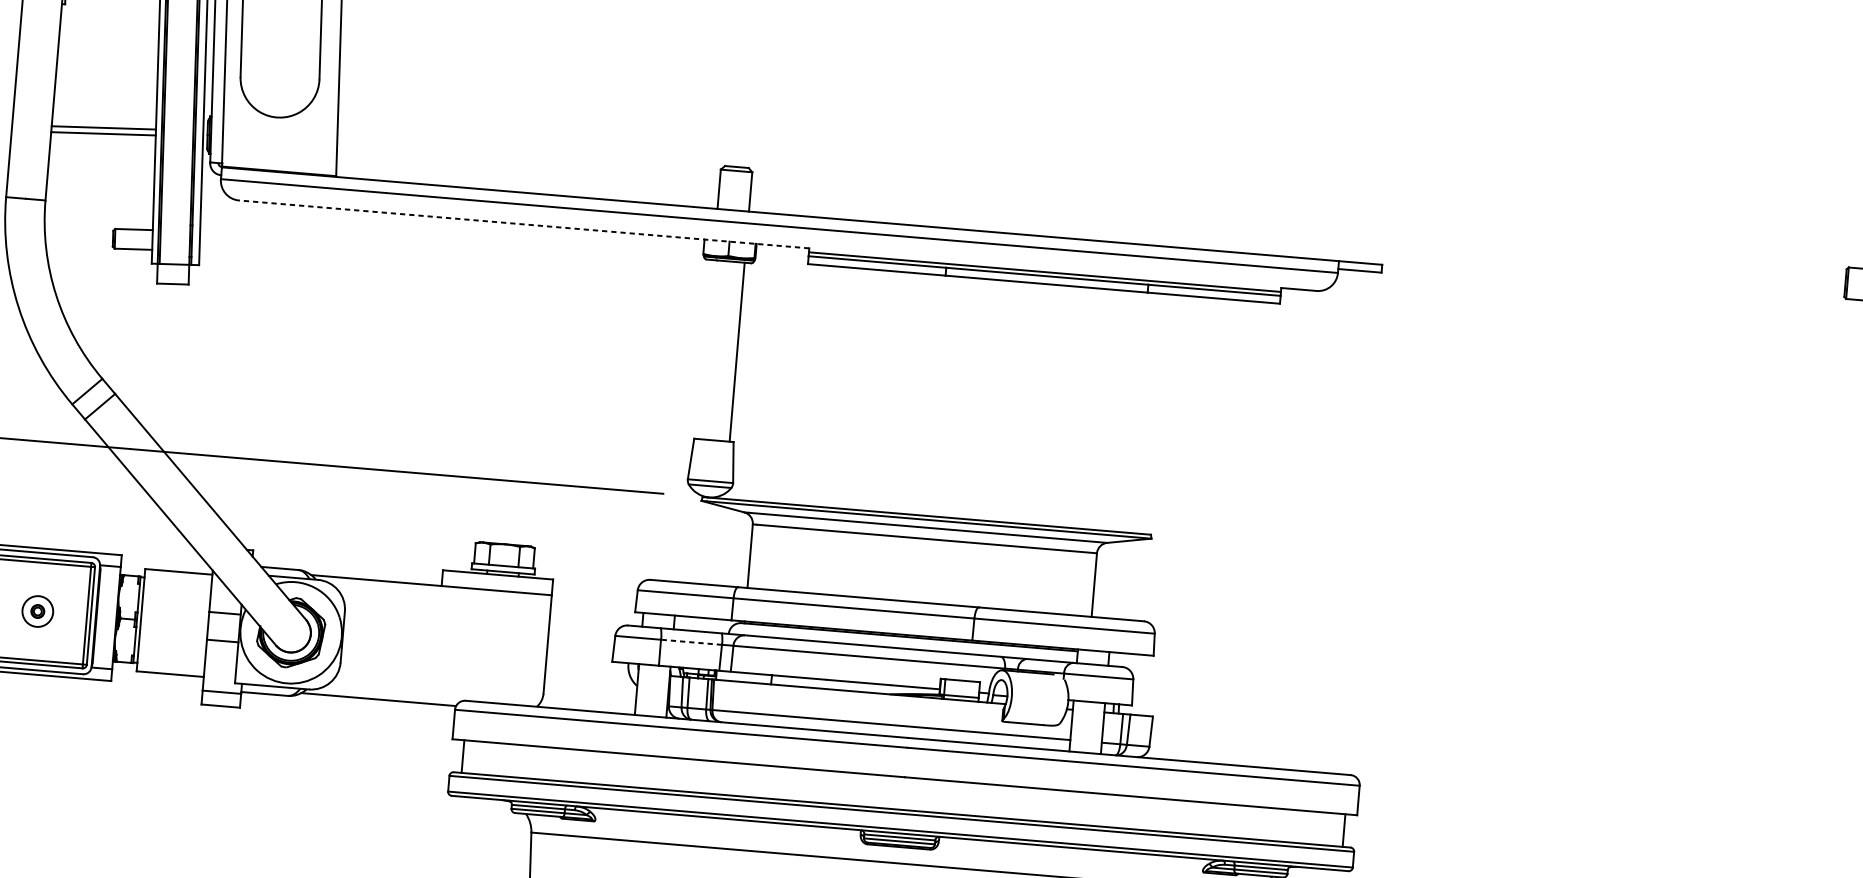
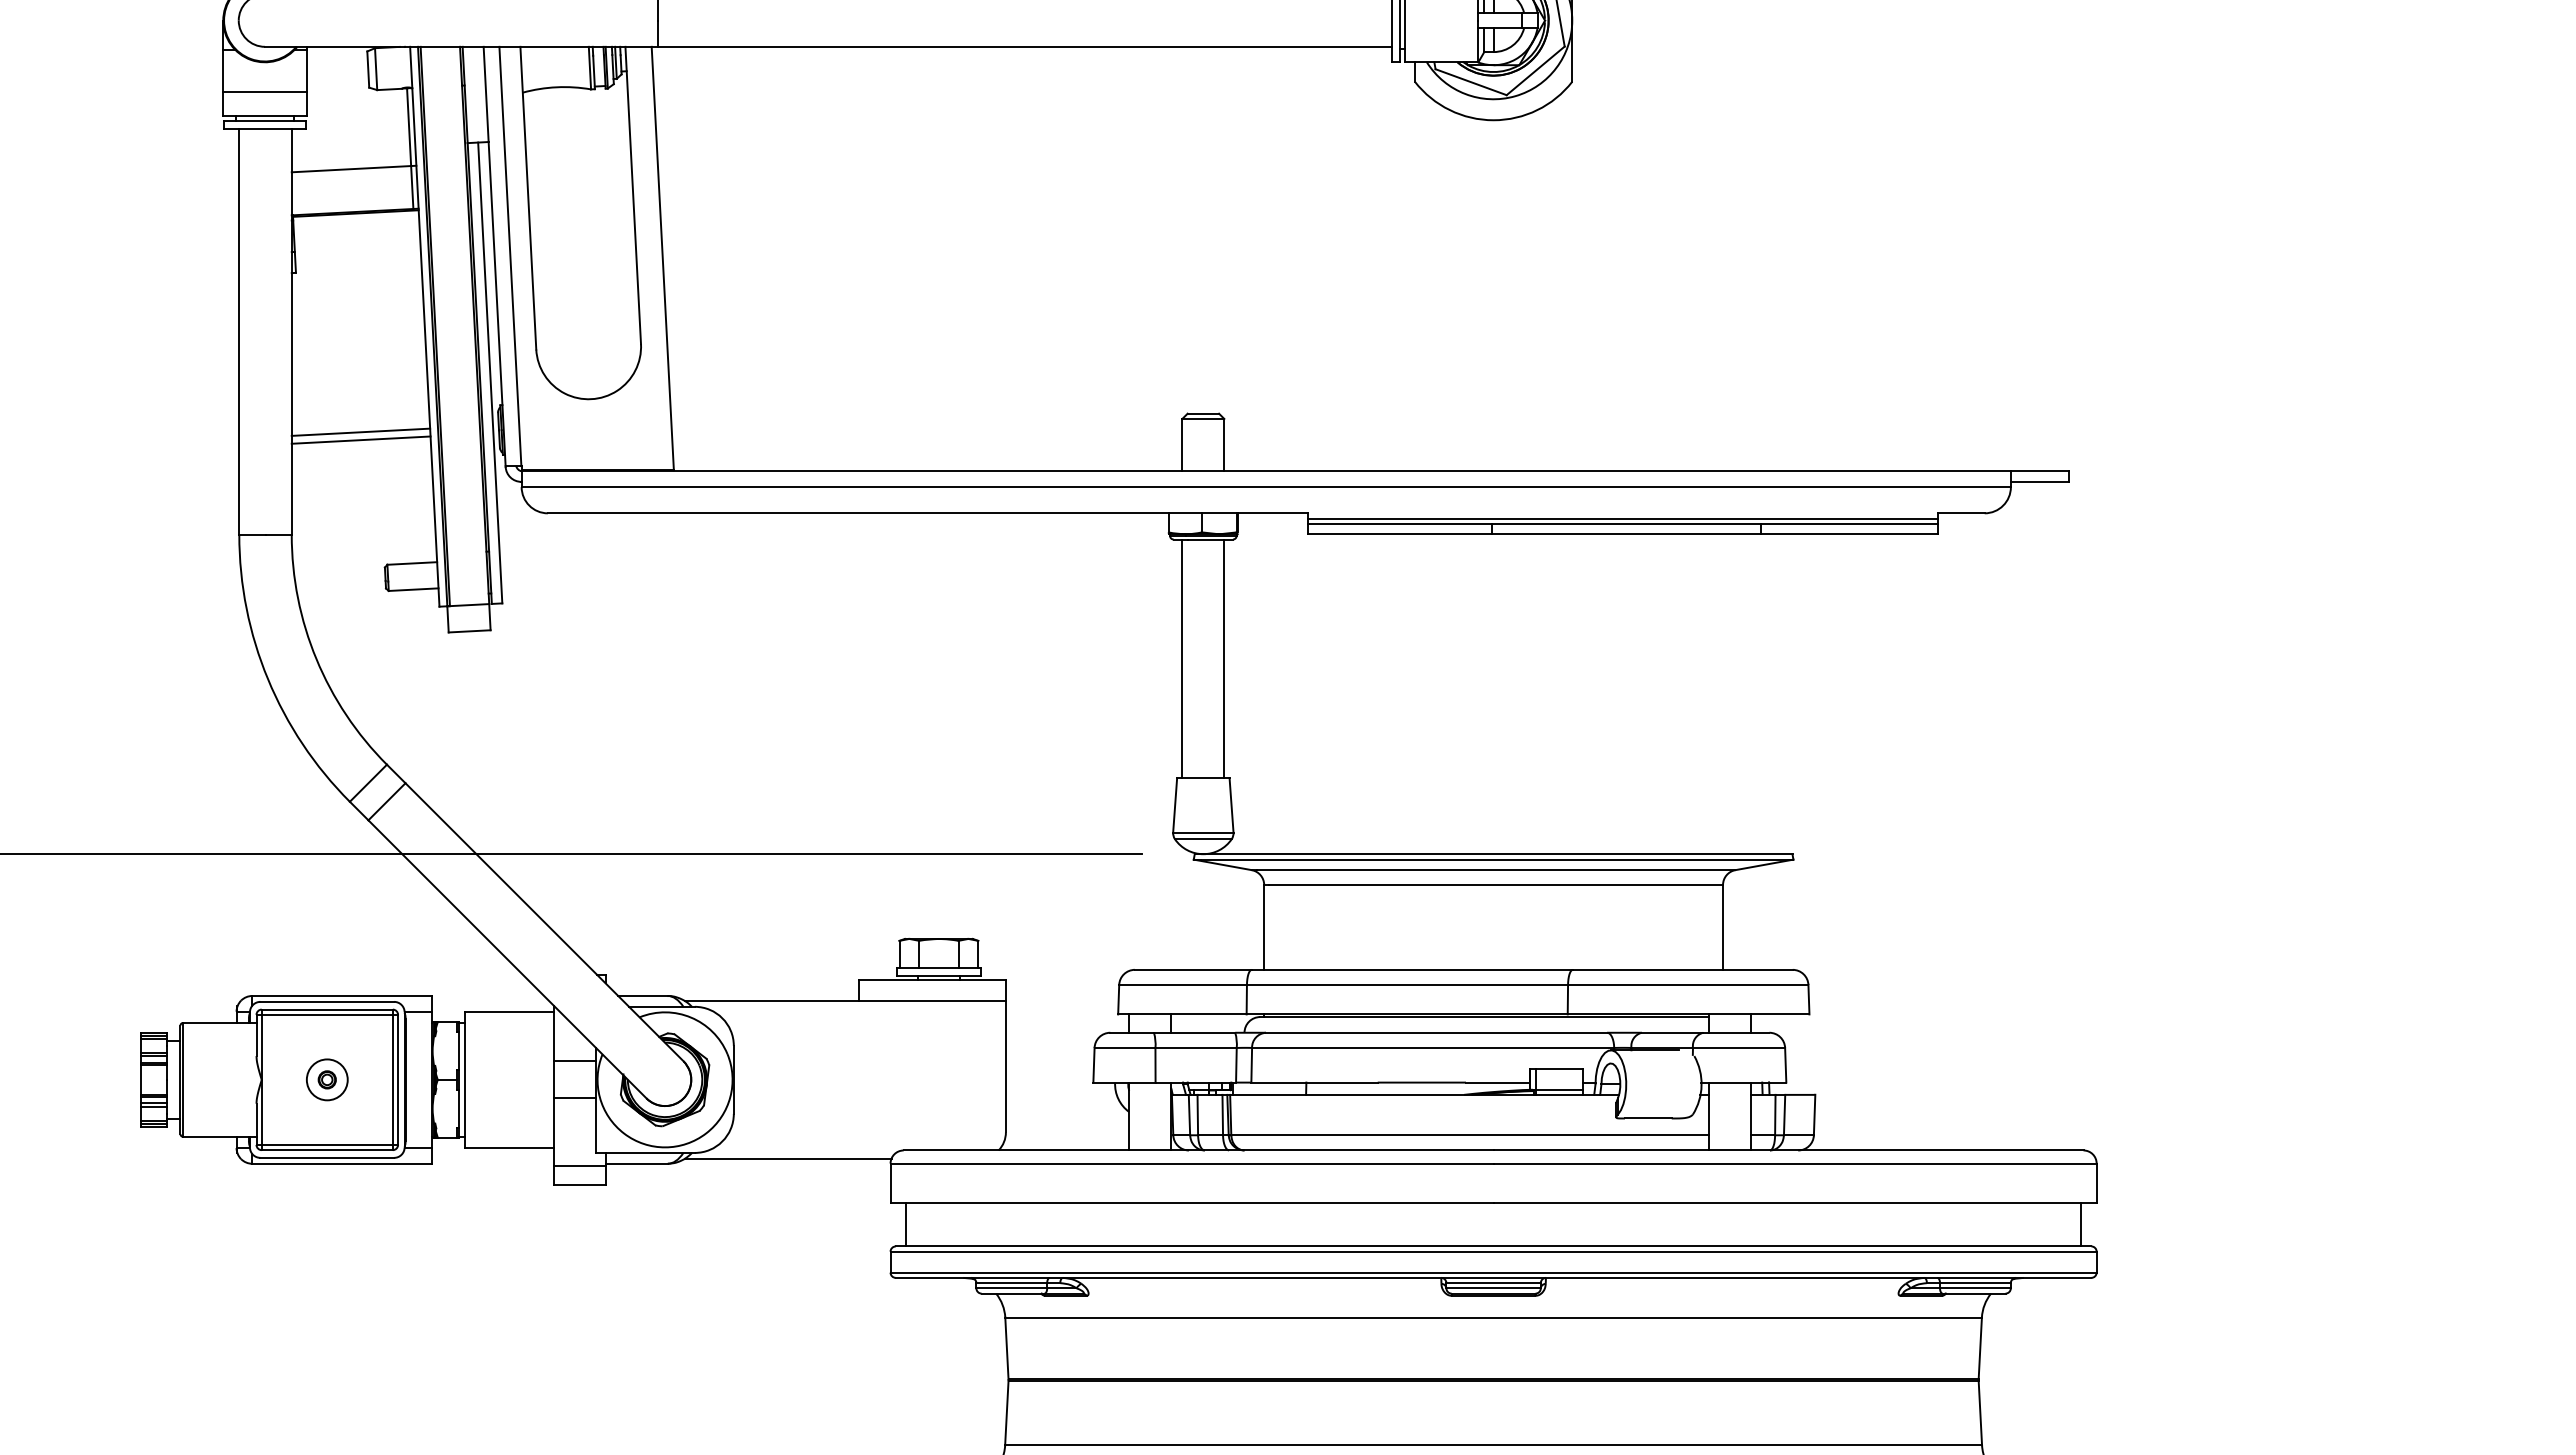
line: (523, 224) -> (927, 513), dashed -> solid
line: (705, 349) -> (1182, 658), added
line: (691, 641) -> (1196, 1047), dashed -> solid

